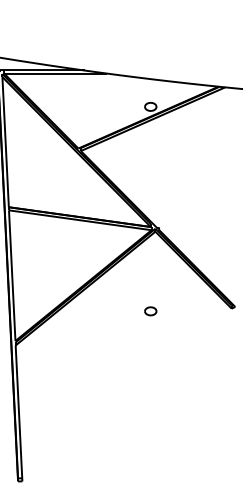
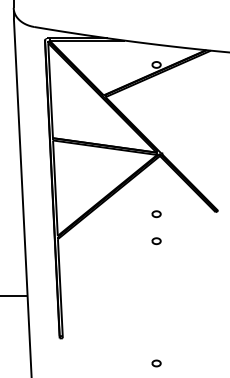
part: (150, 348) -> (156, 241), added

